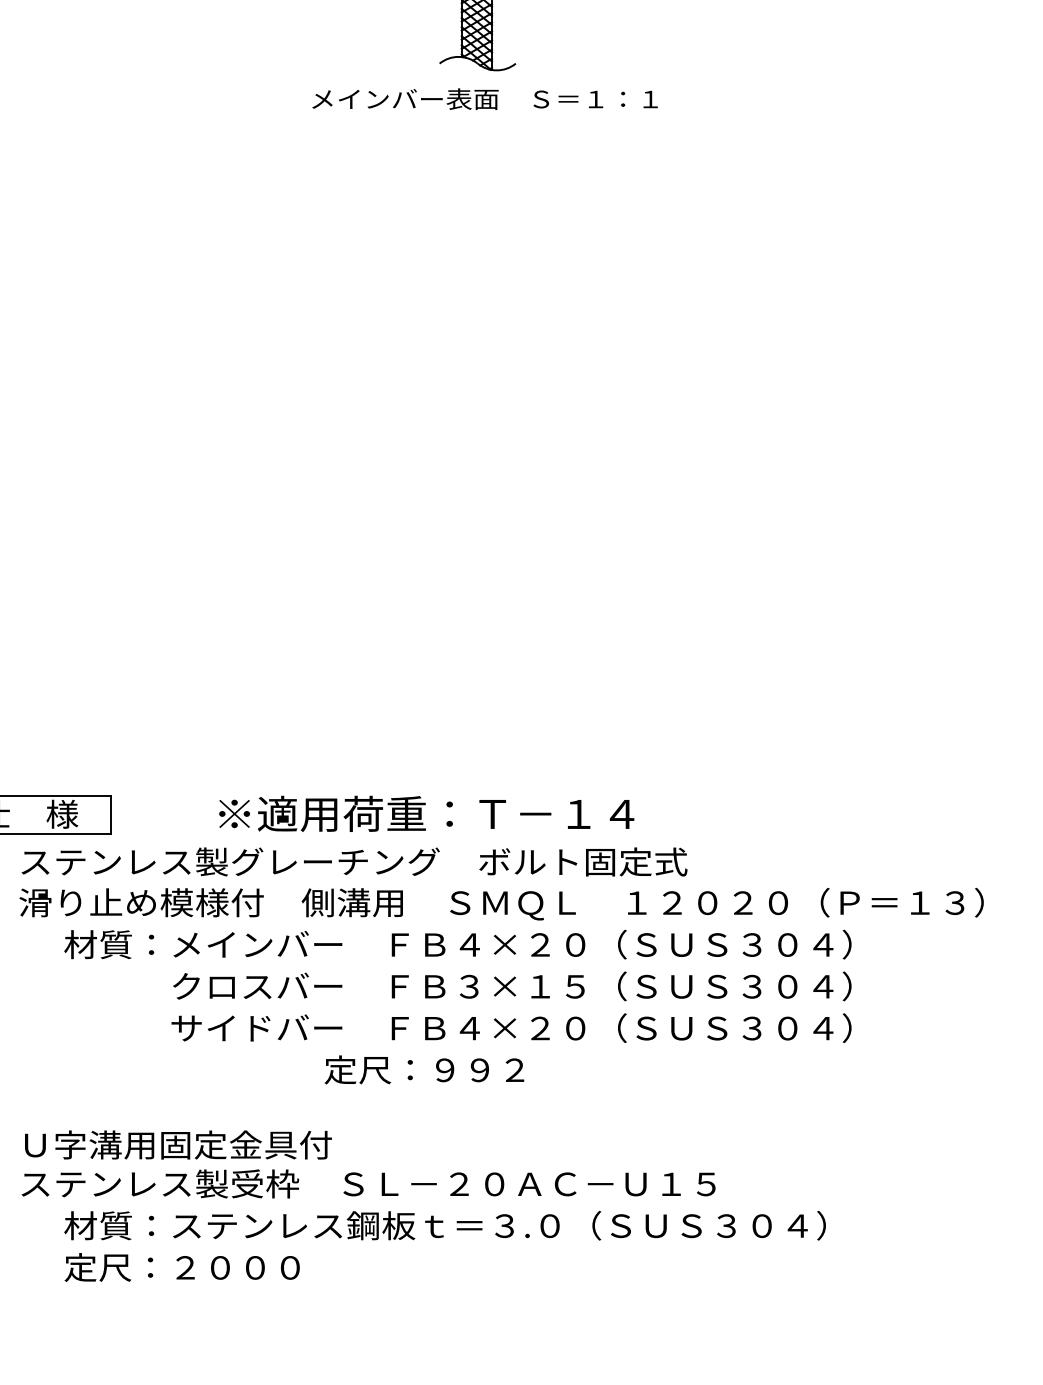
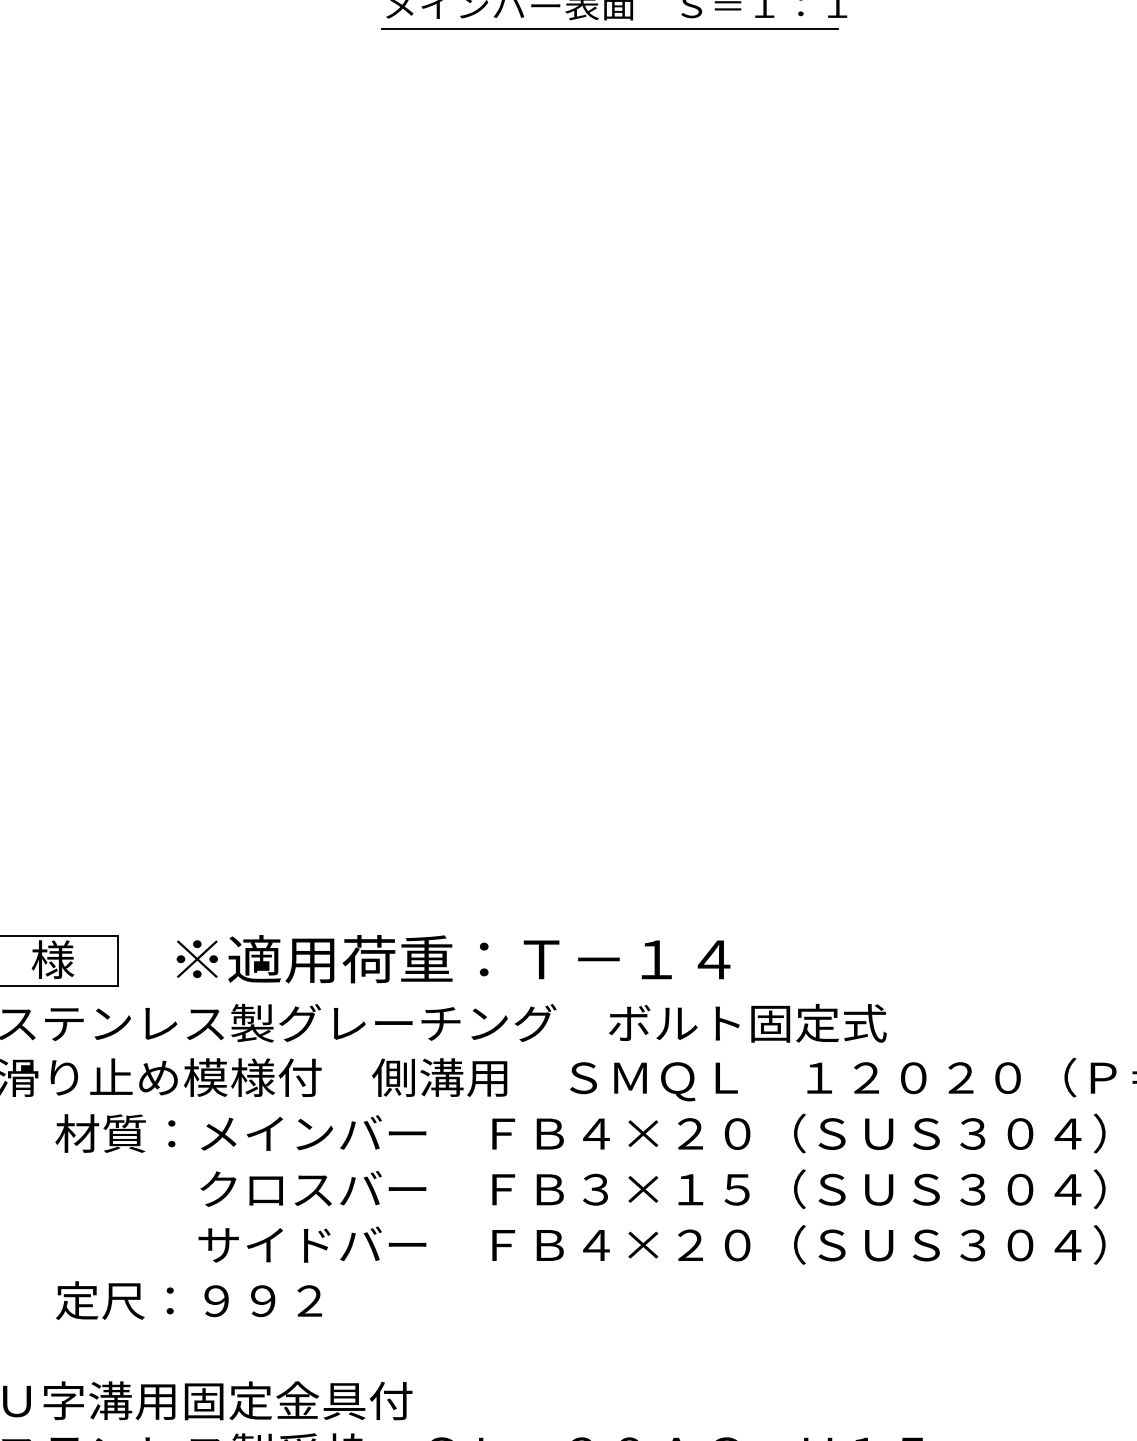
line: (479, 116) -> (609, 28), added
text: (426, 813) -> (453, 958), moved
text: (424, 1069) -> (189, 1300), moved

